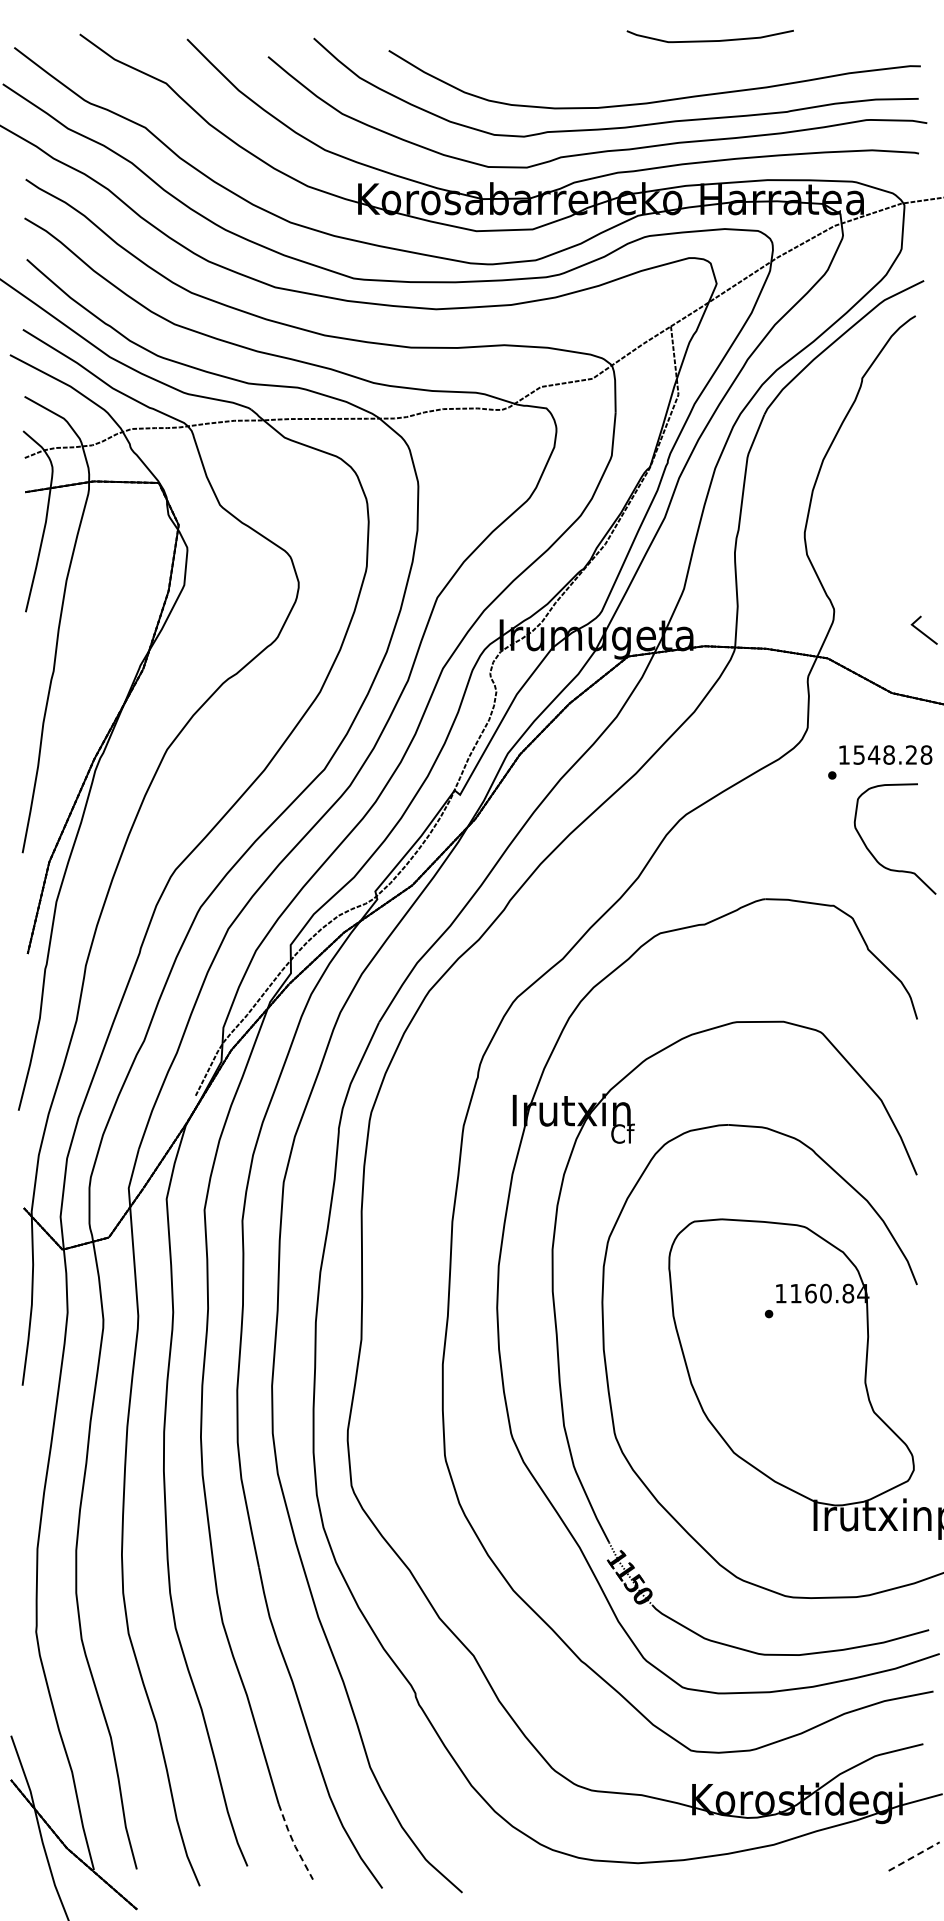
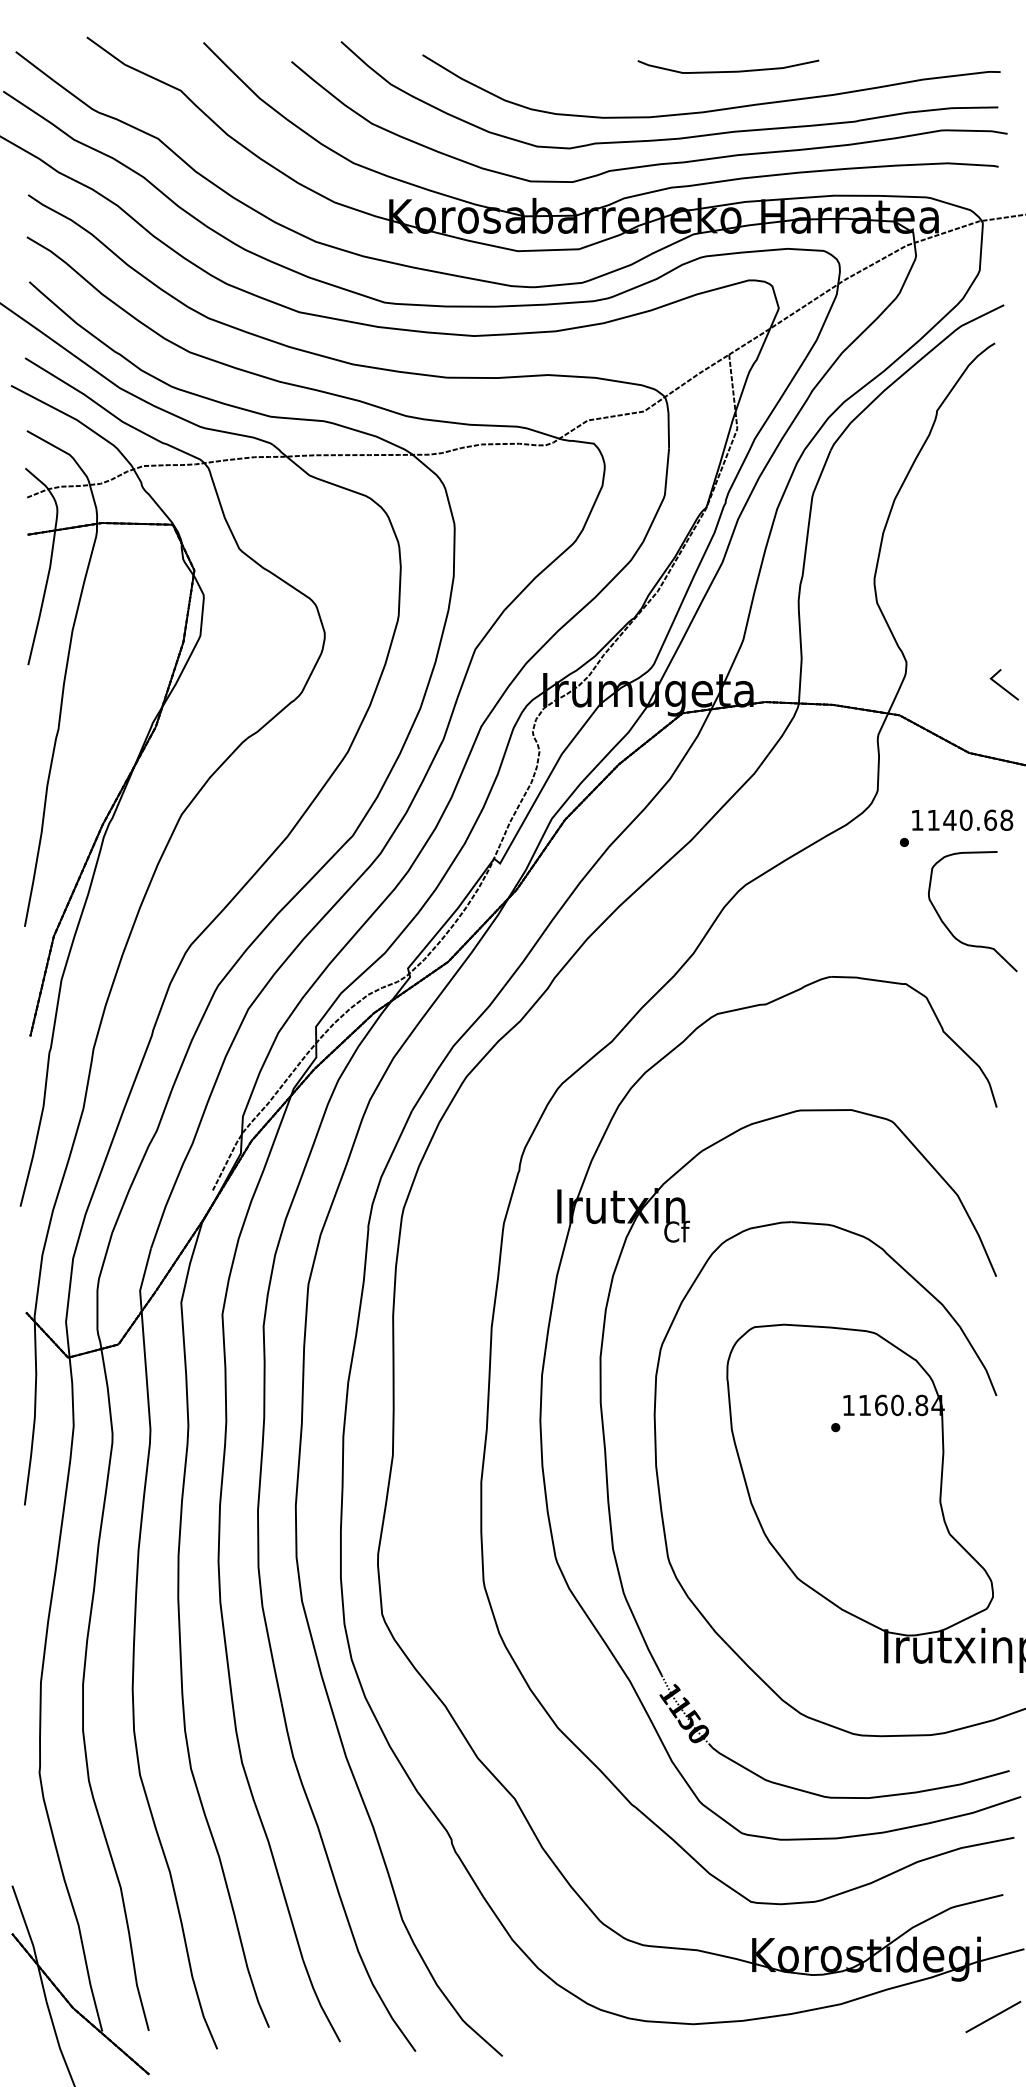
curve: (709, 40) -> (727, 71), moved
text: (885, 754) -> (962, 819), 1548.28 -> 1140.68
line: (293, 1842) -> (319, 2001), dashed -> solid
line: (914, 1856) -> (993, 2016), dashed -> solid

